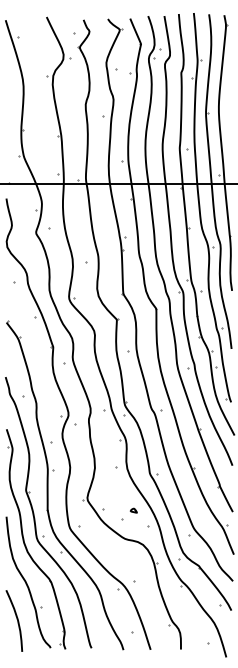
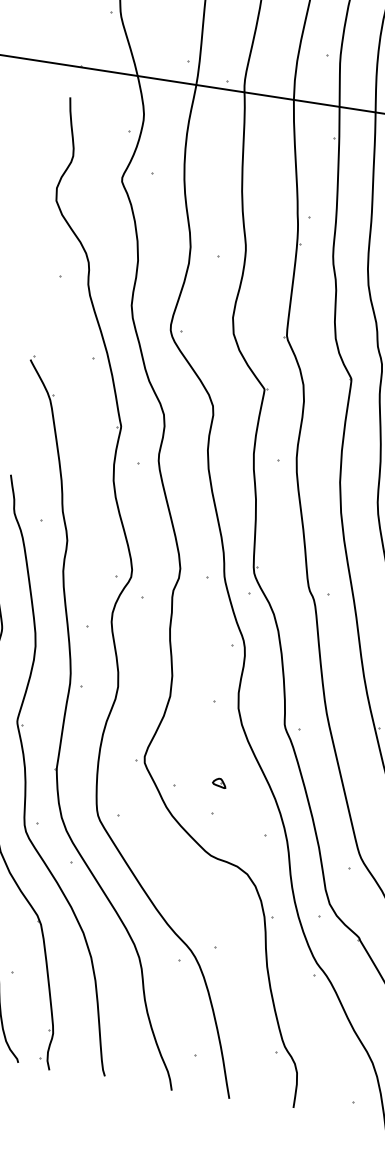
part: (133, 510) -> (218, 782), moved

